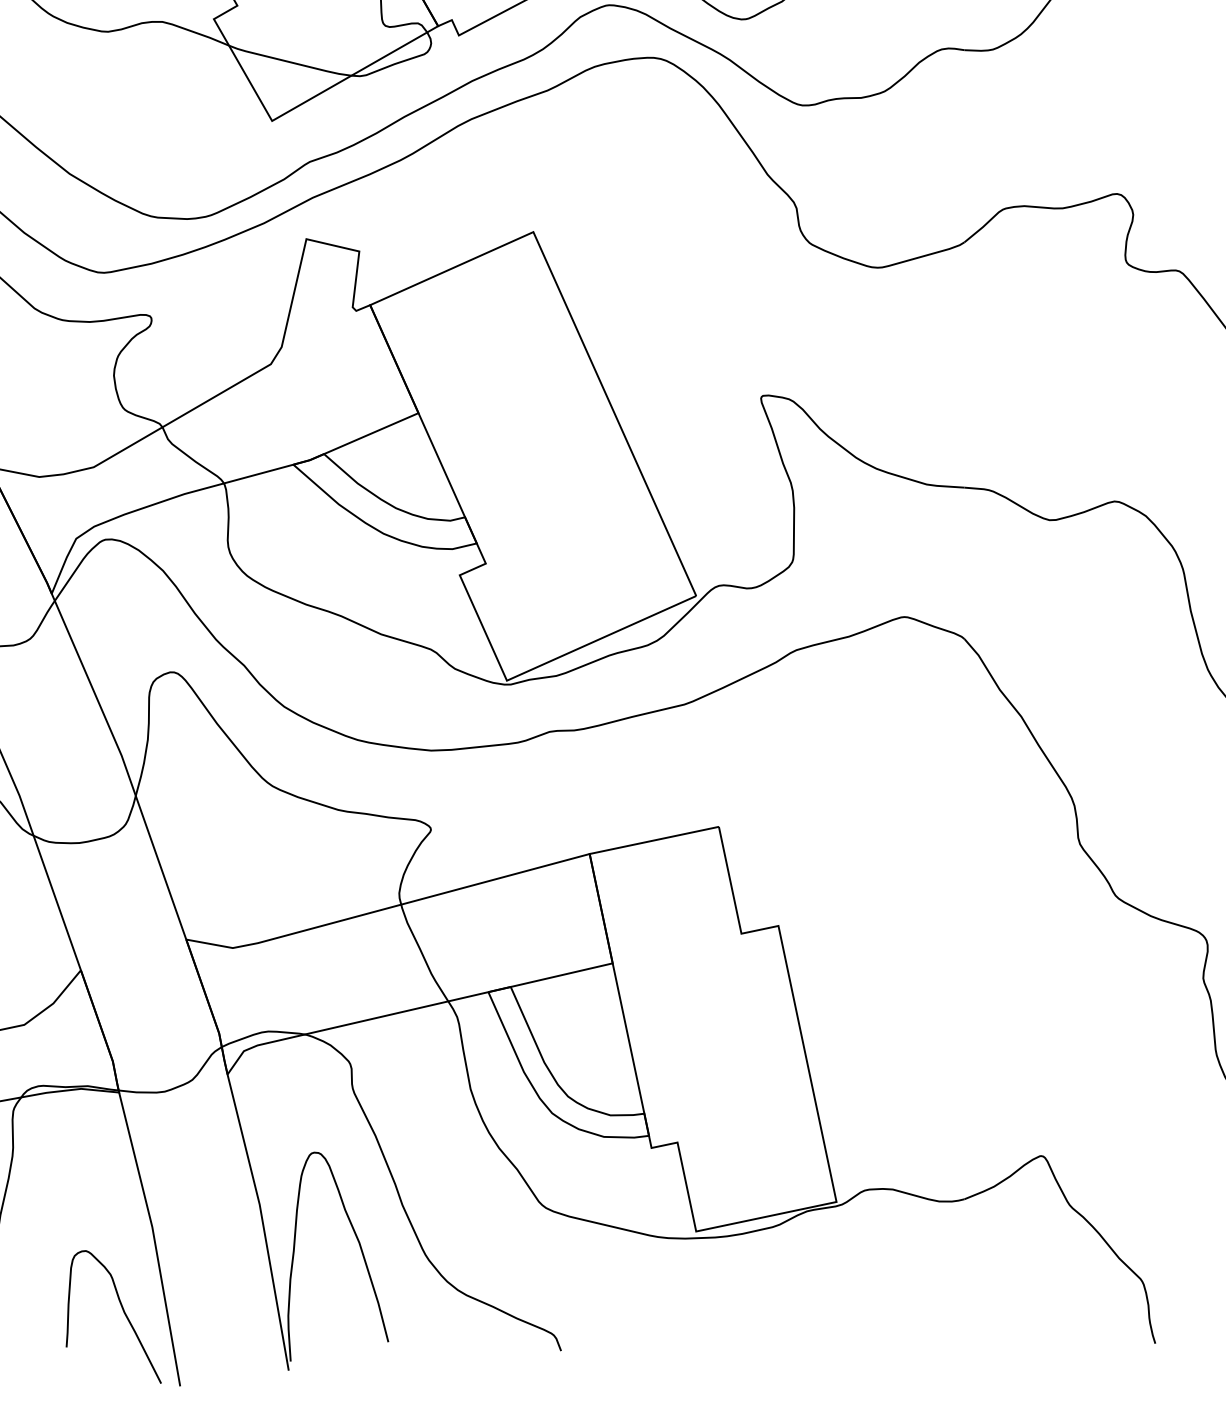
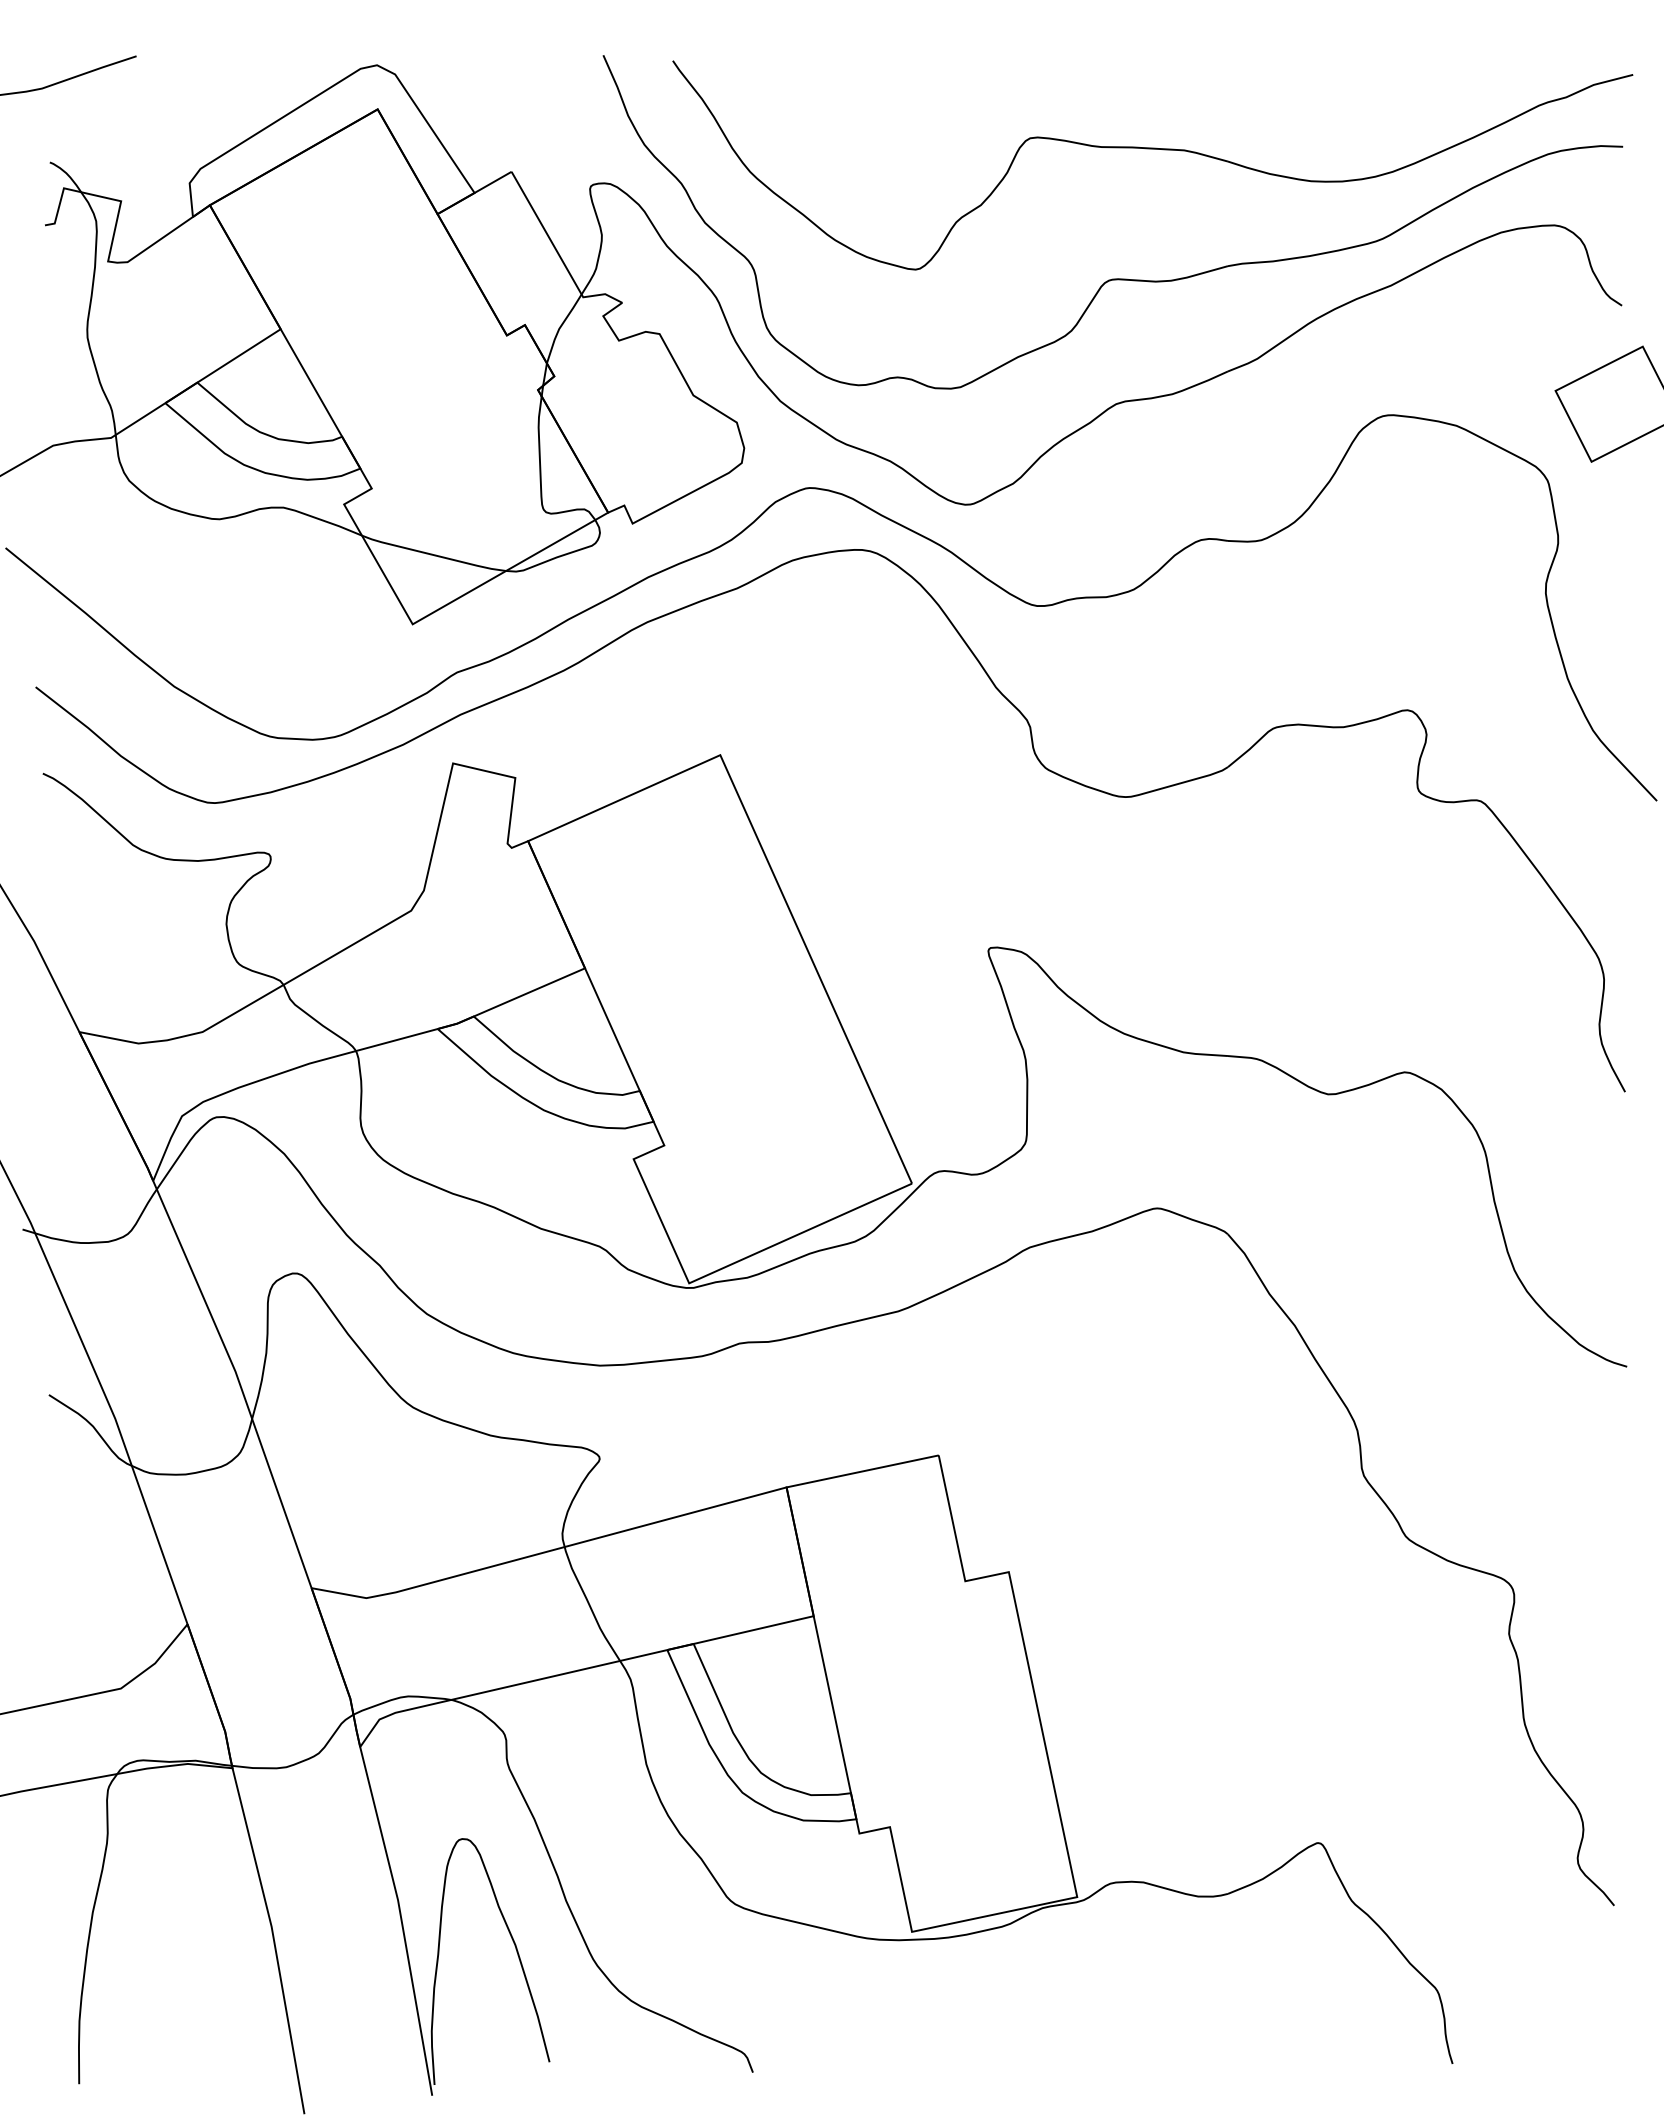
curve: (123, 1311) -> (237, 2026), removed

